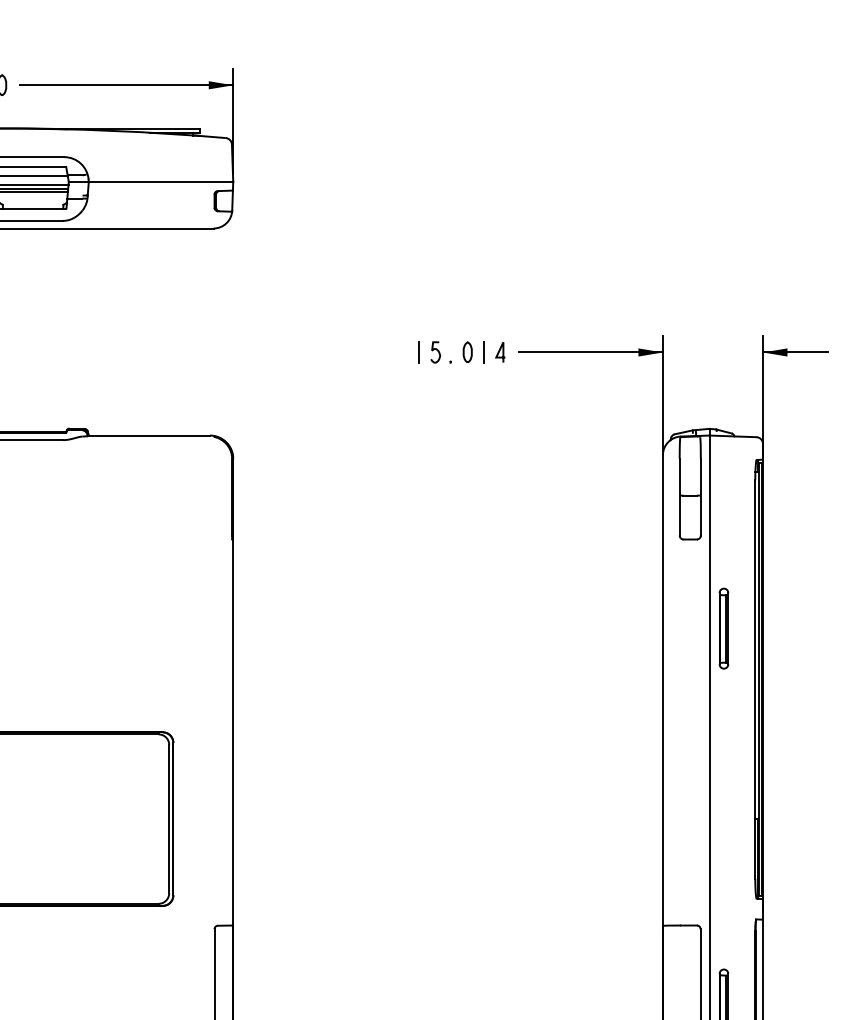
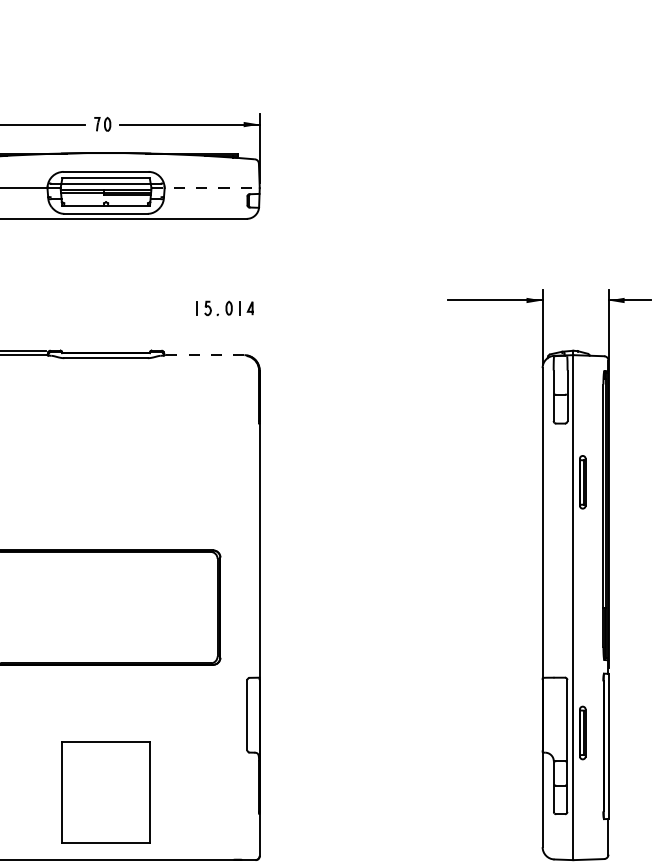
line: (152, 182) -> (206, 188), solid -> dashed
part: (460, 350) -> (224, 307), moved
line: (149, 436) -> (204, 355), solid -> dashed

